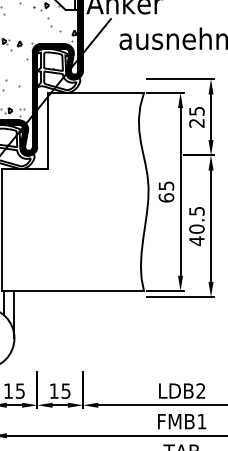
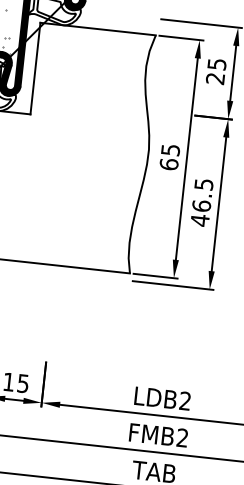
text: (196, 228) -> (201, 205), 40.5 -> 46.5
text: (201, 421) -> (182, 437), FMB1 -> FMB2

